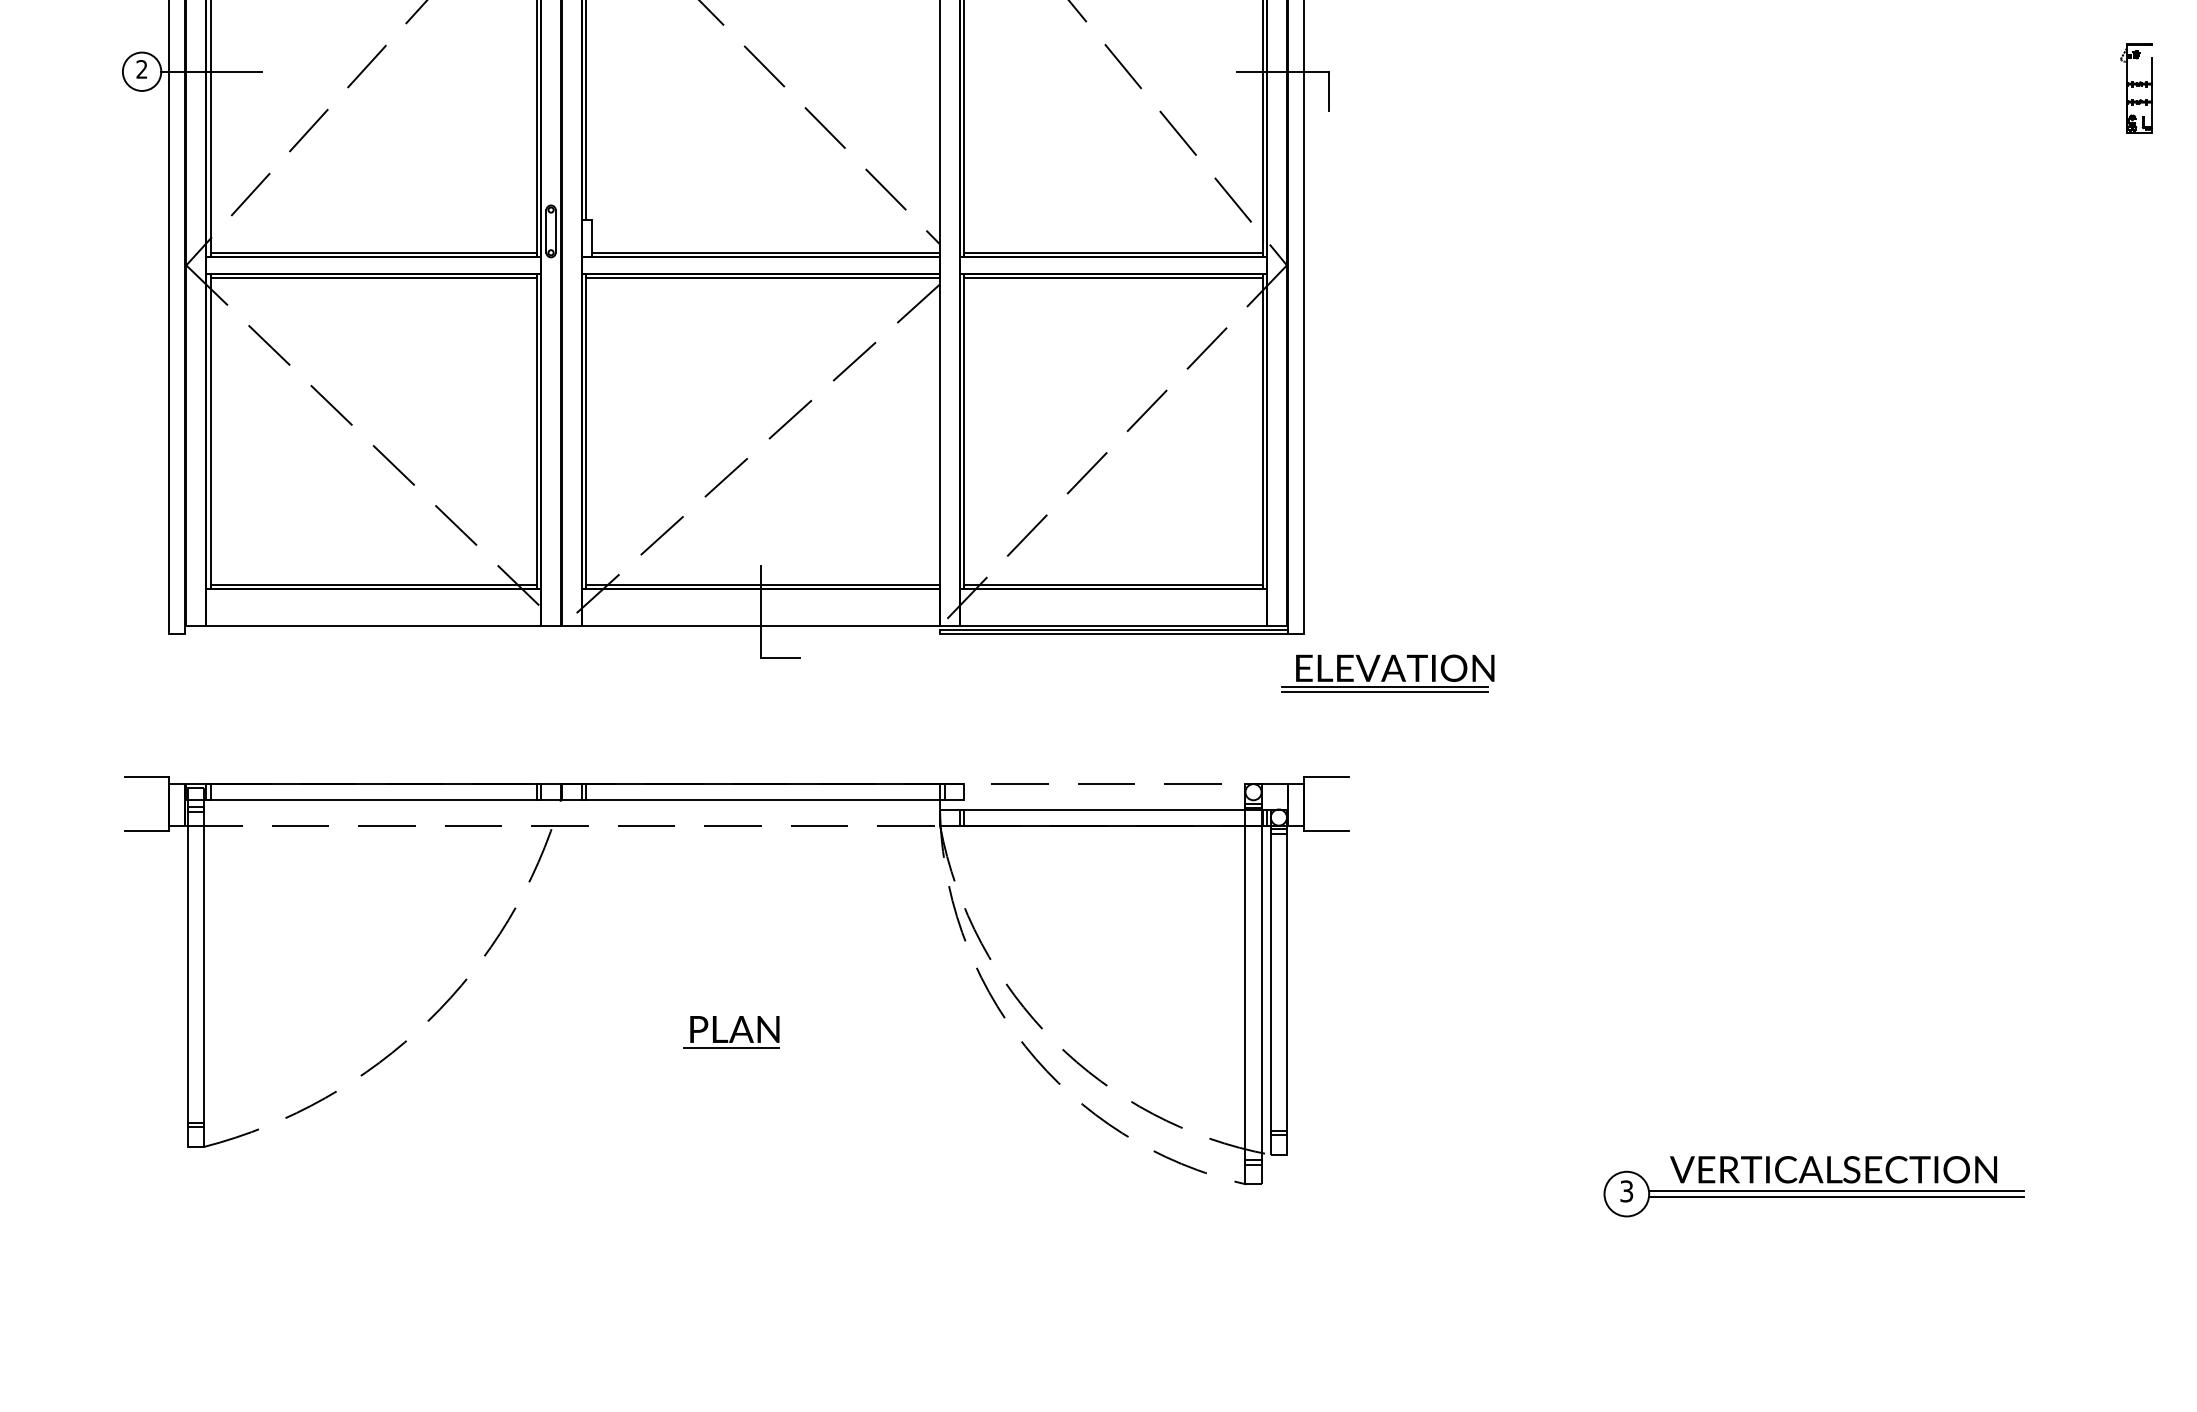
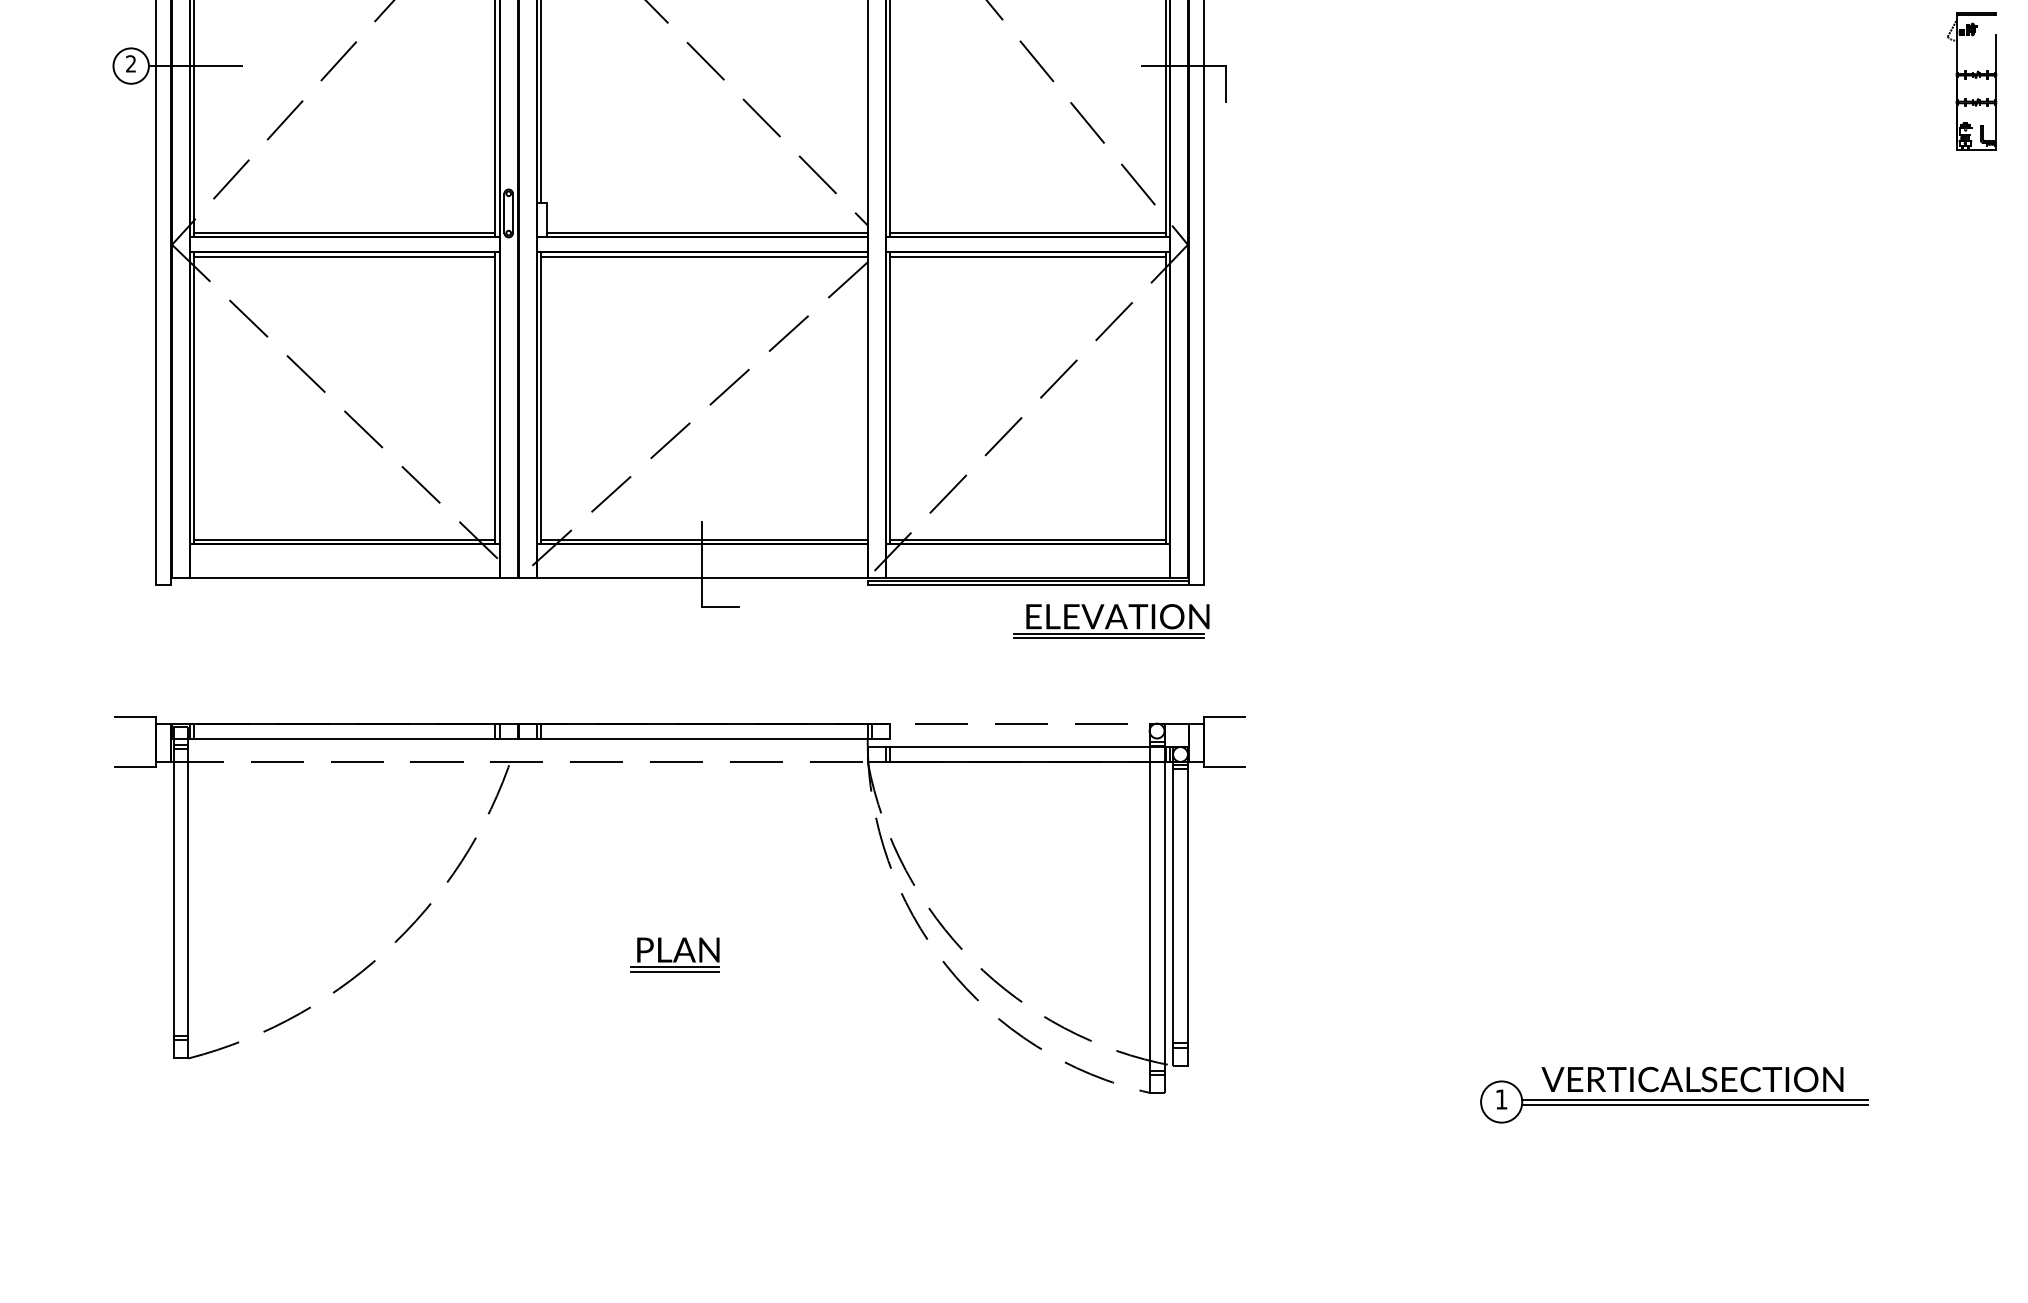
part: (2136, 88) -> (1972, 81), size x1.67
part: (1388, 673) -> (1111, 621), moved
line: (730, 1052) -> (674, 971), added
text: (1626, 1191) -> (1501, 1099), 3 -> 1

